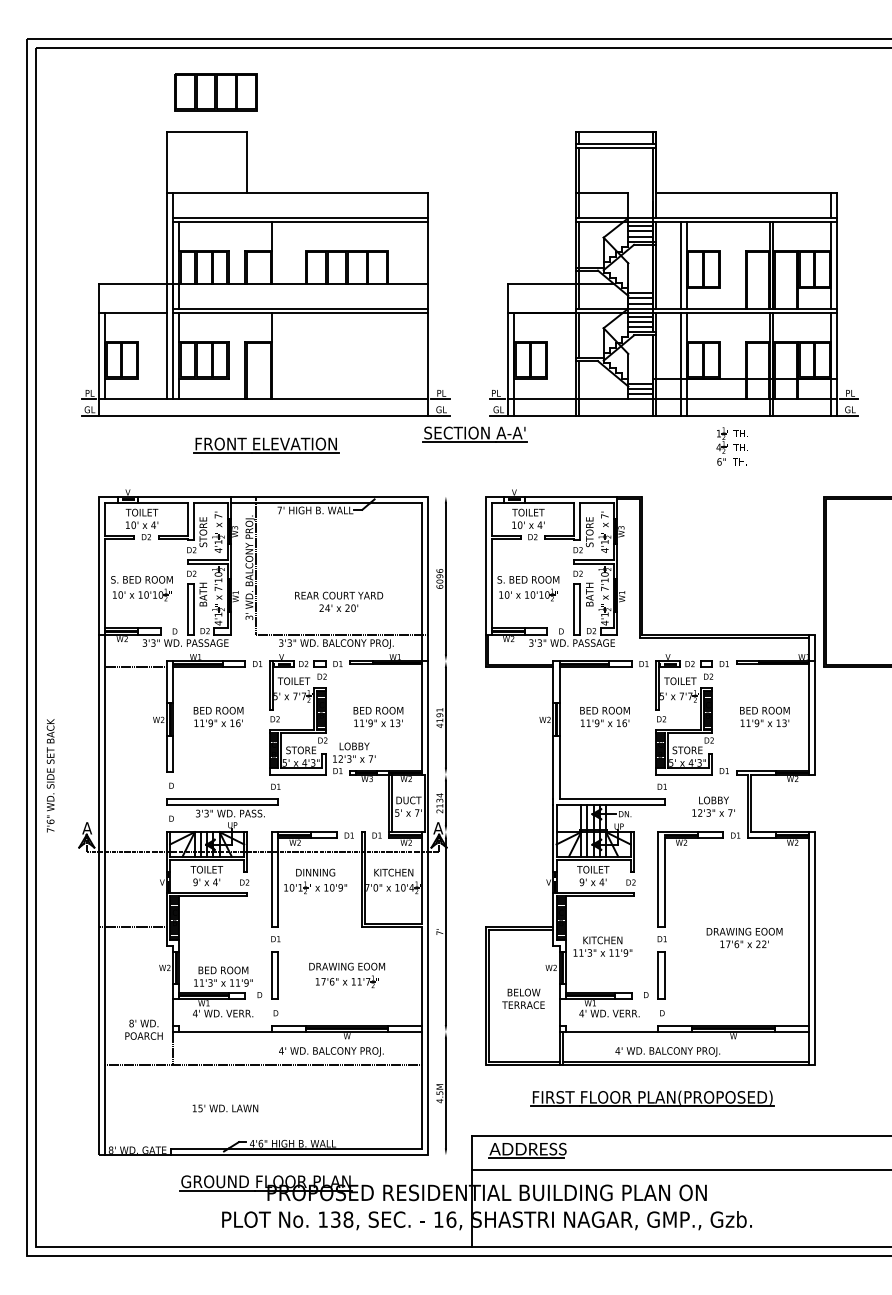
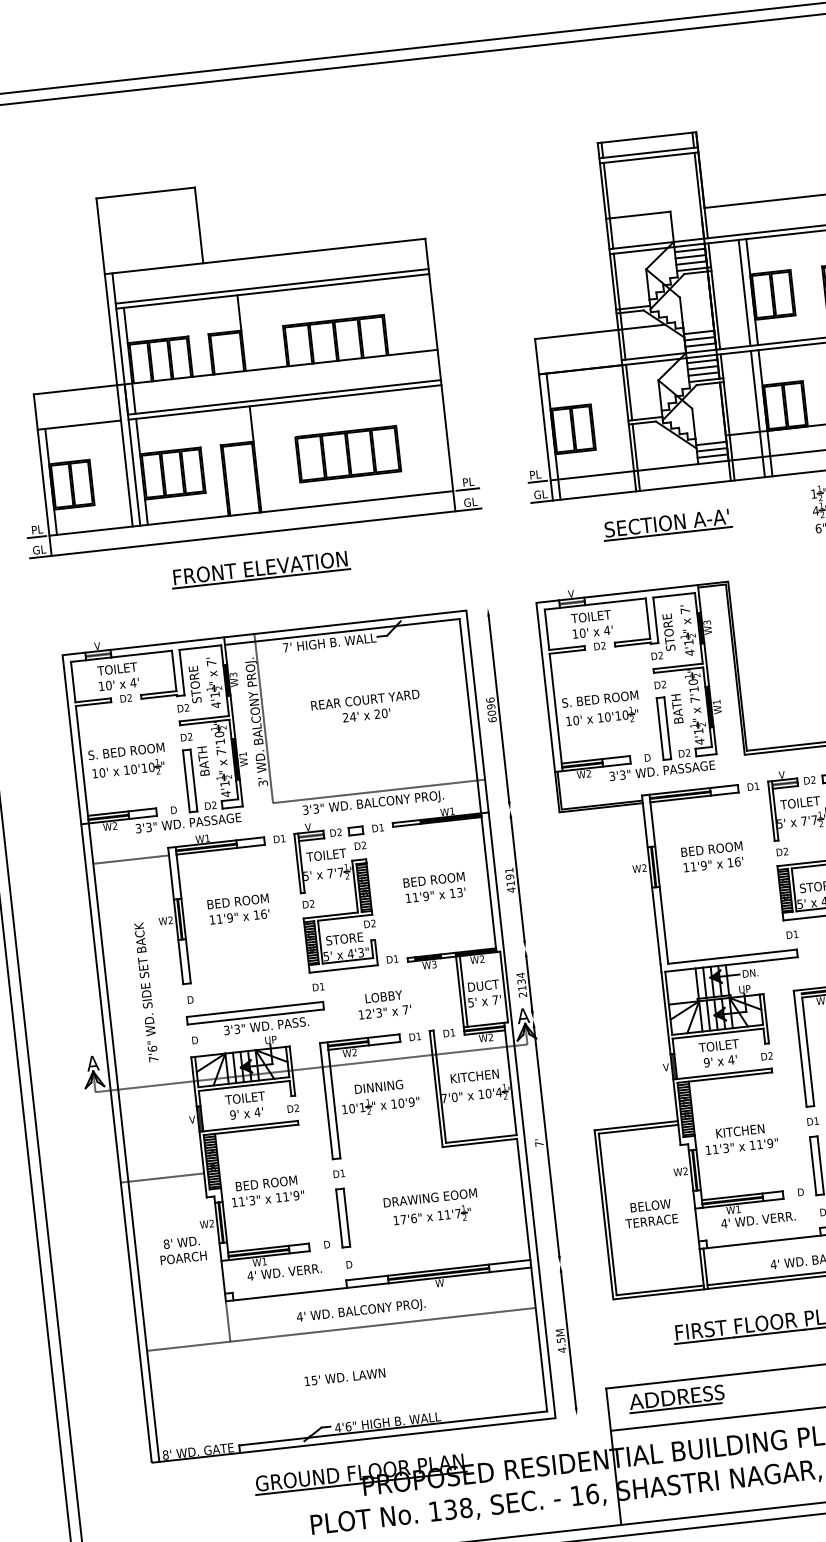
part: (215, 92) -> (347, 454), moved
part: (474, 434) -> (666, 525), moved
text: (339, 601) -> (366, 707), moved
text: (354, 752) -> (384, 1004), moved
text: (50, 775) -> (146, 992), moved
text: (223, 976) -> (267, 1190), moved
text: (143, 1029) -> (182, 1249), moved
text: (331, 1051) -> (361, 1310), moved
text: (225, 1108) -> (345, 1377), moved

